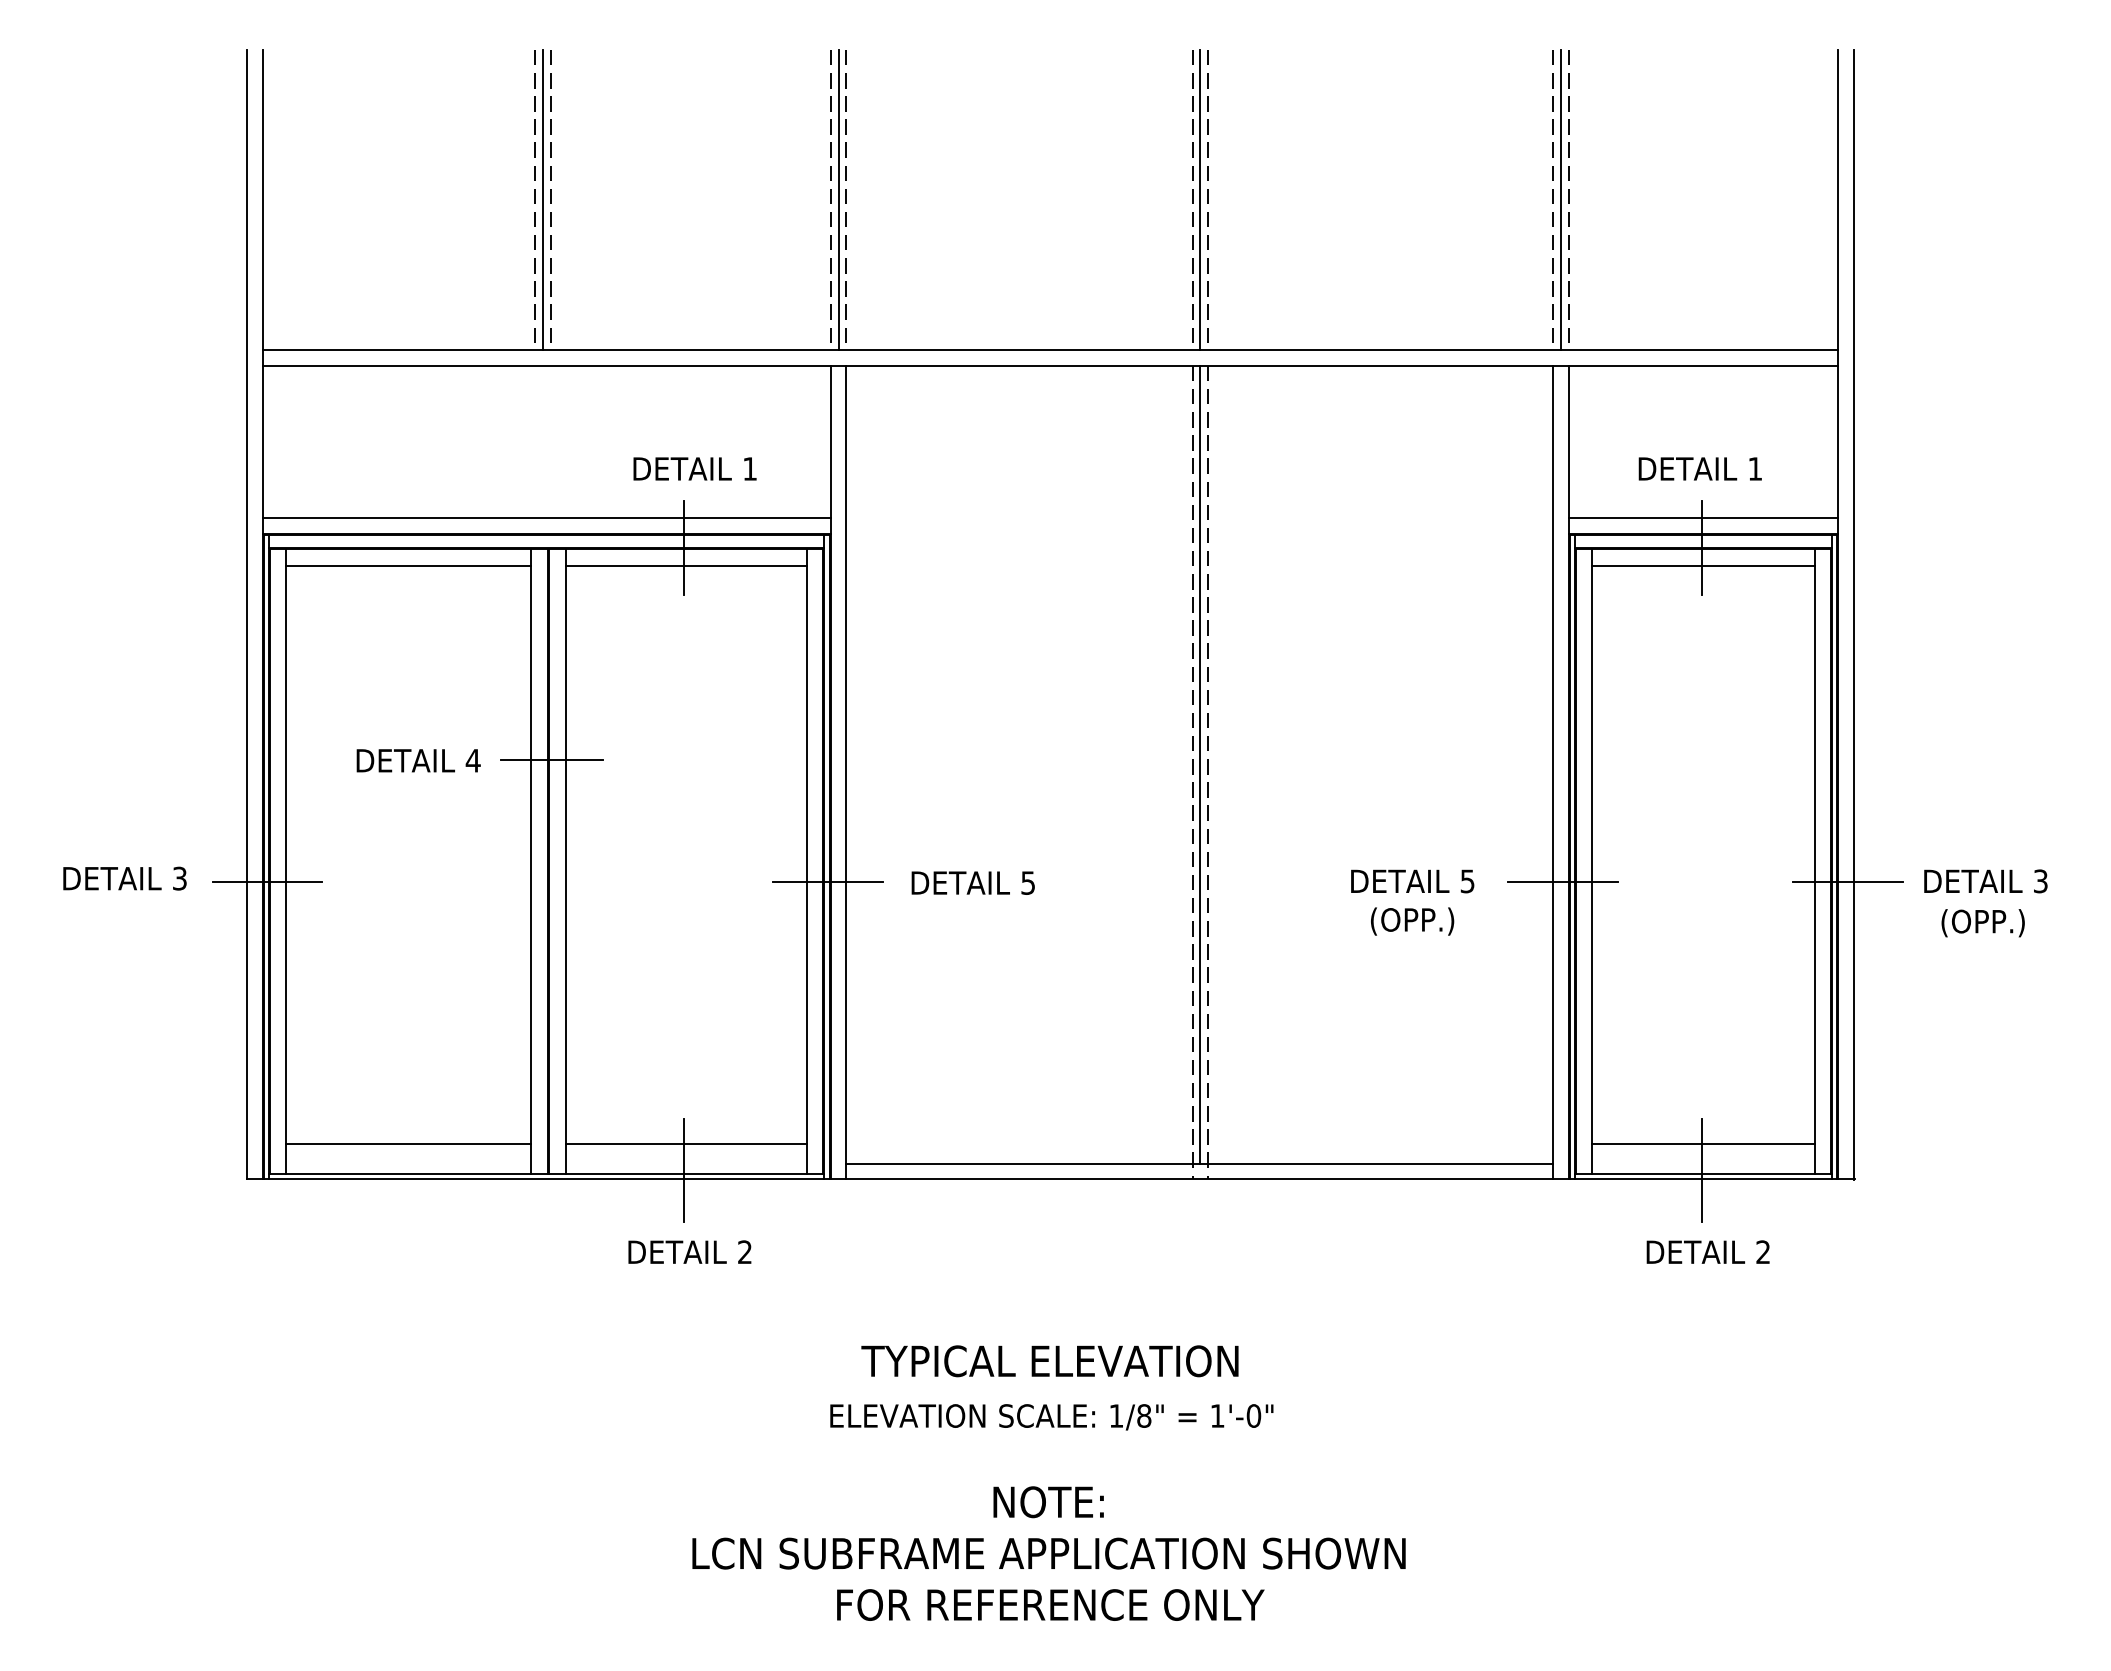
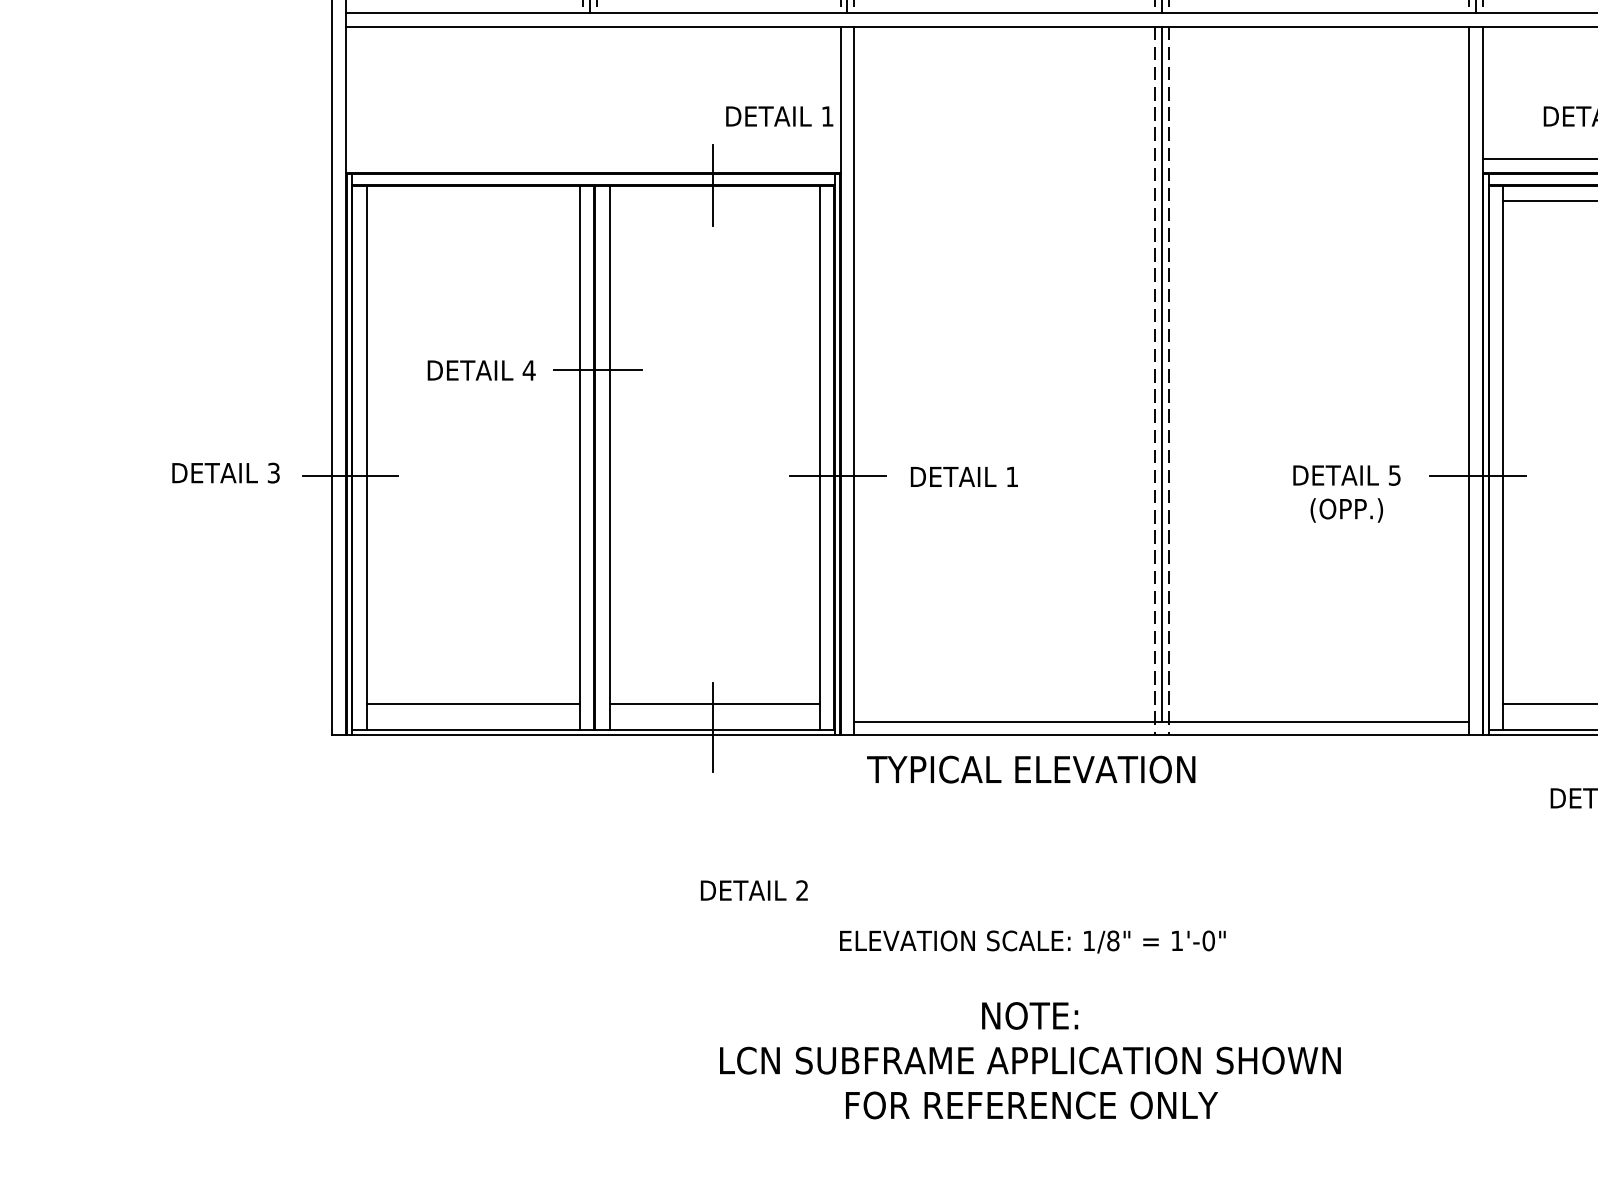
text: (694, 468) -> (779, 116), moved
line: (546, 518) -> (592, 159), removed
line: (408, 566) -> (472, 201), removed
line: (686, 566) -> (714, 201), removed
text: (1027, 882) -> (1011, 476), 5 -> 1
text: (689, 1251) -> (753, 889), moved
text: (1049, 1361) -> (1030, 769), moved

